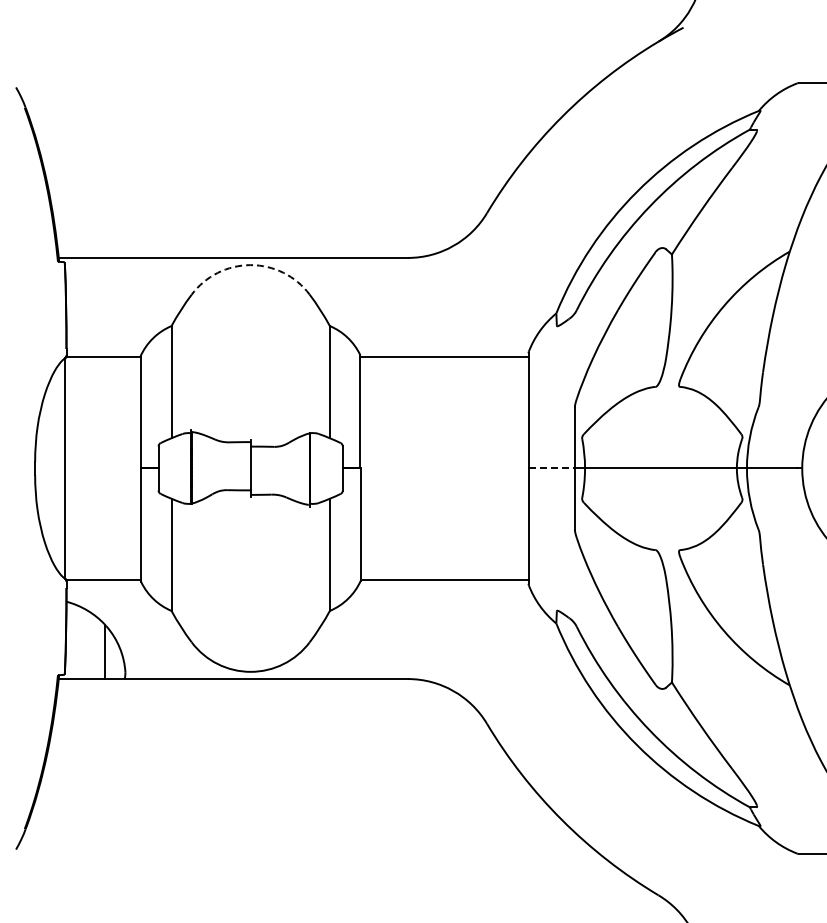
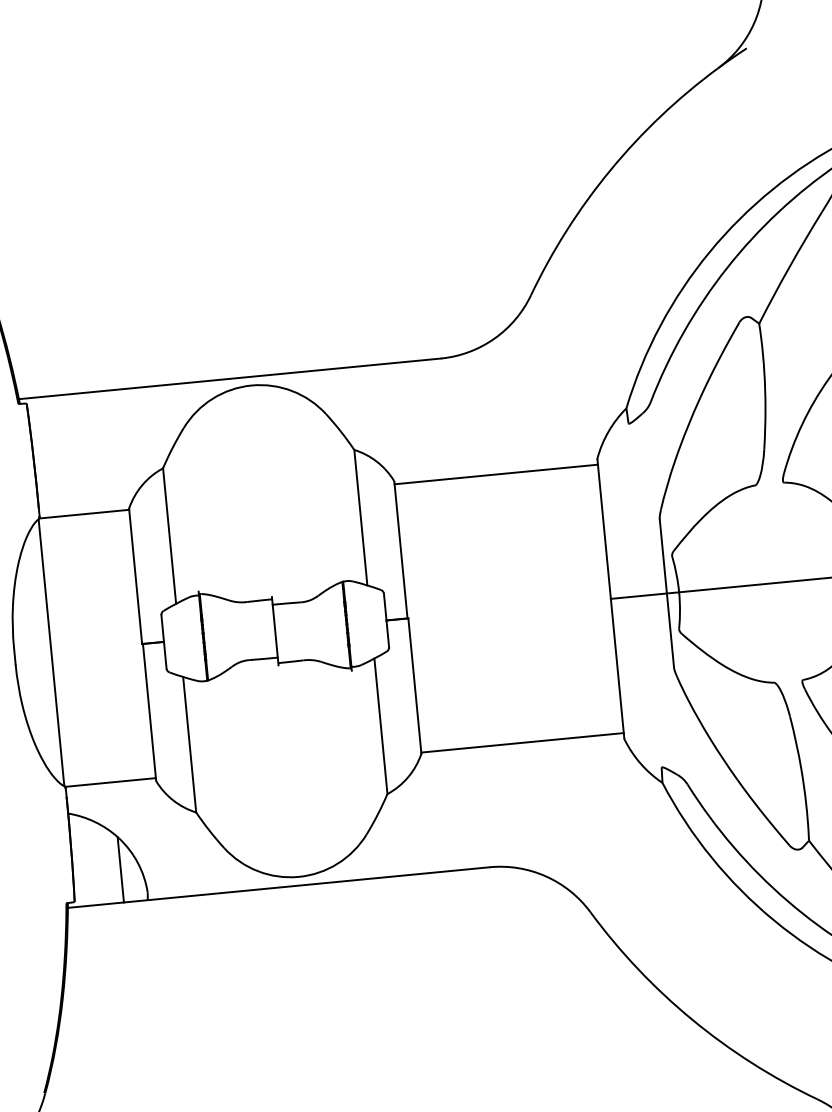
arc: (250, 265) -> (251, 386), dashed -> solid
line: (552, 468) -> (639, 596), dashed -> solid

